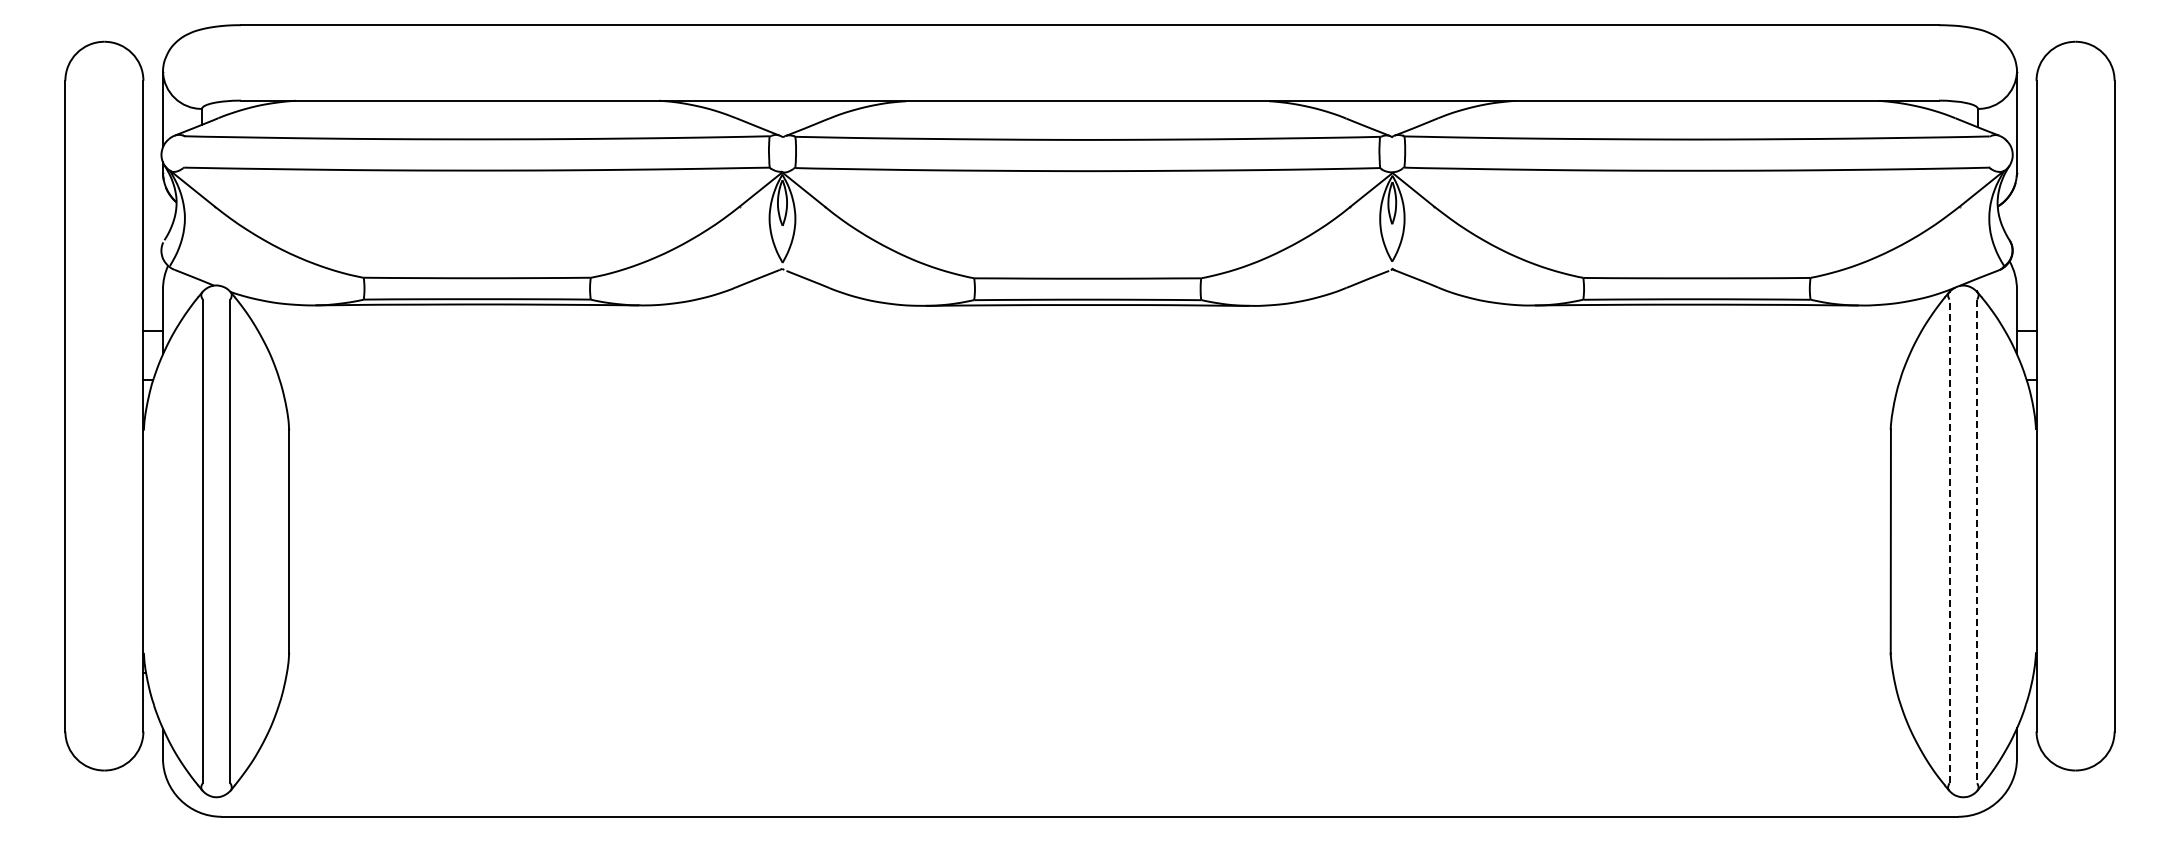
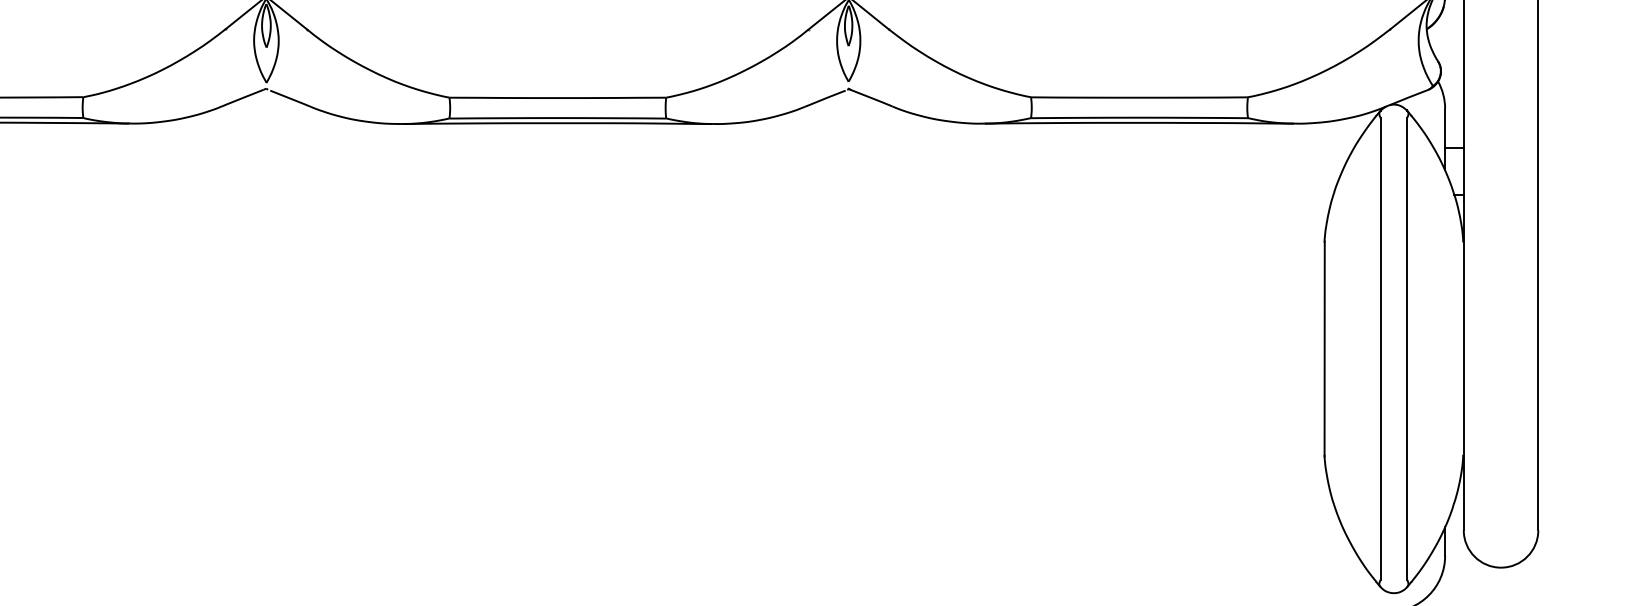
line: (1949, 541) -> (1380, 348), dashed -> solid
line: (1977, 541) -> (1407, 348), dashed -> solid

